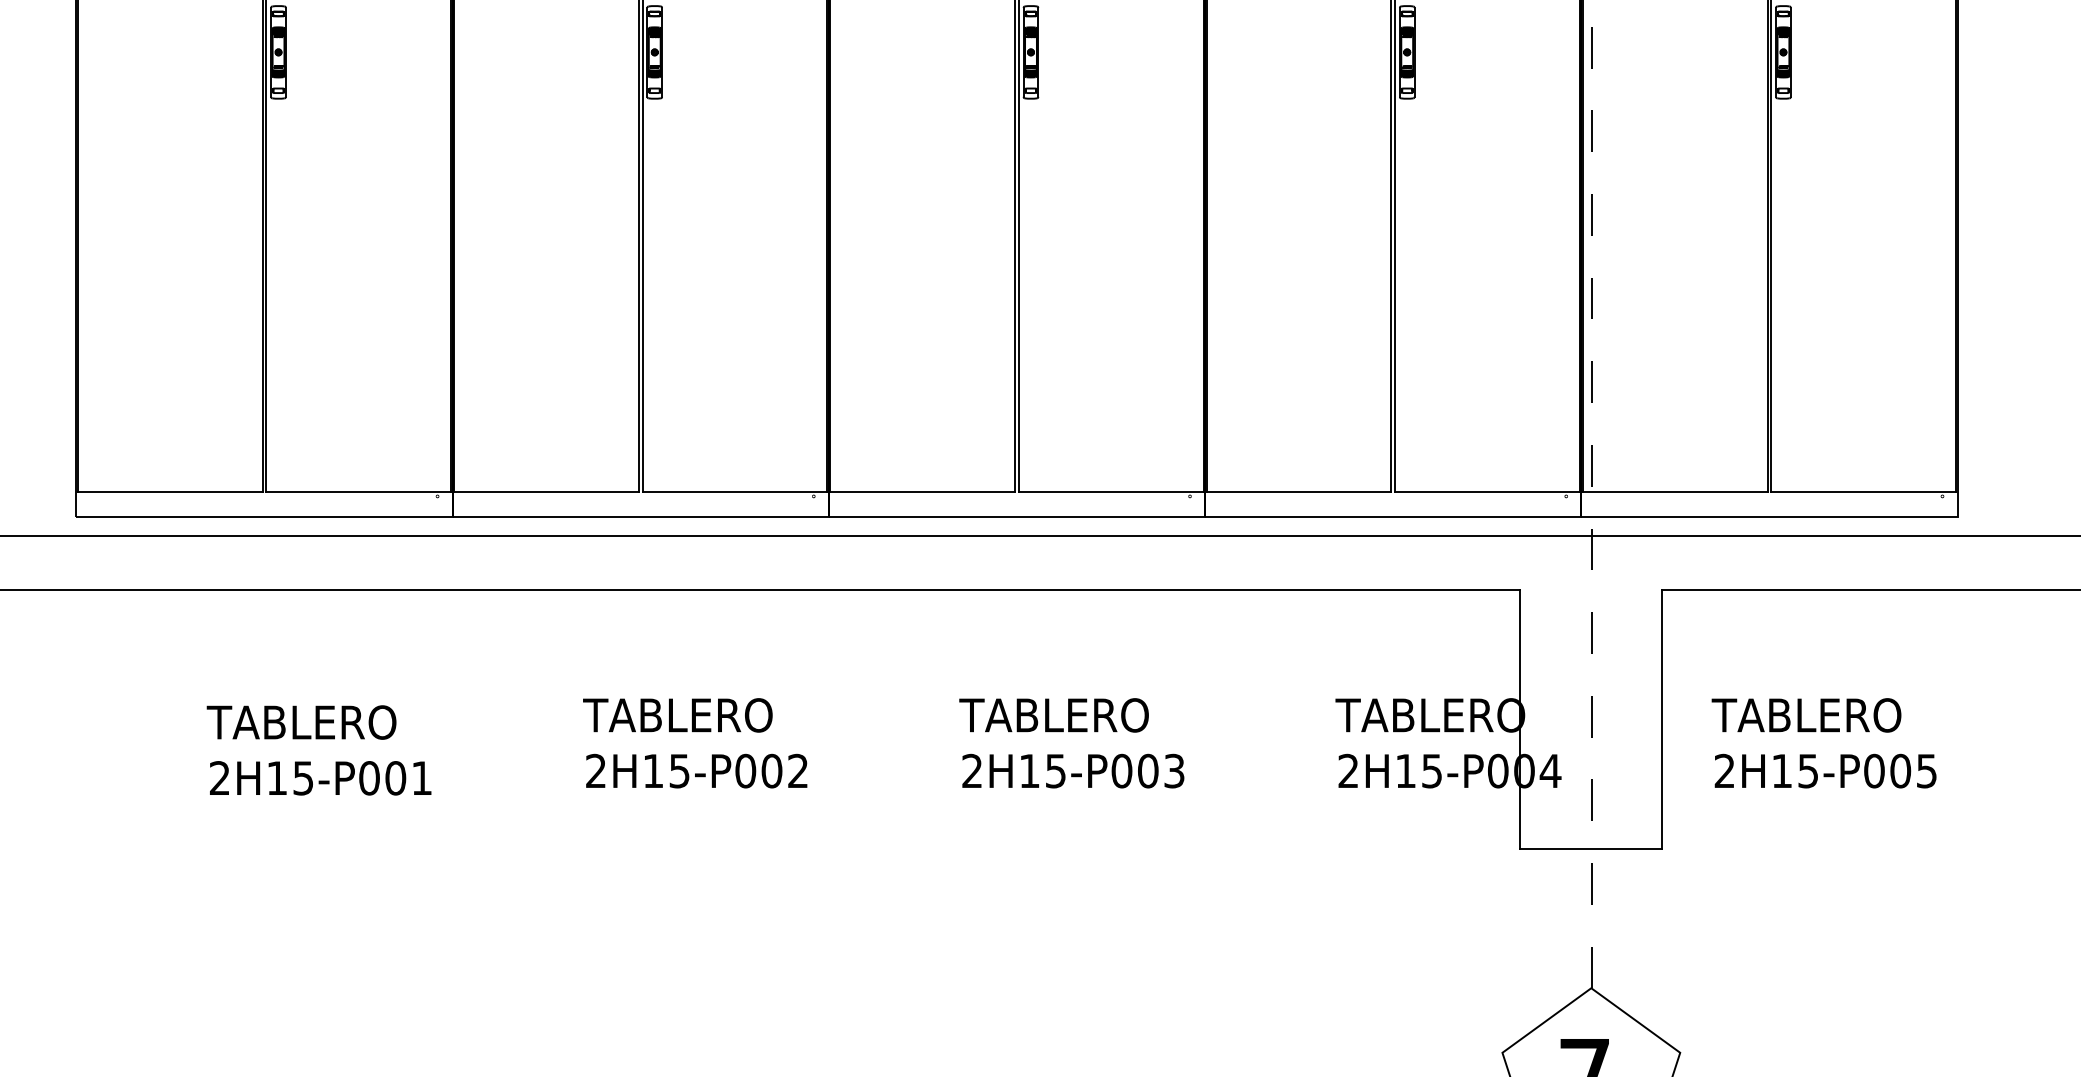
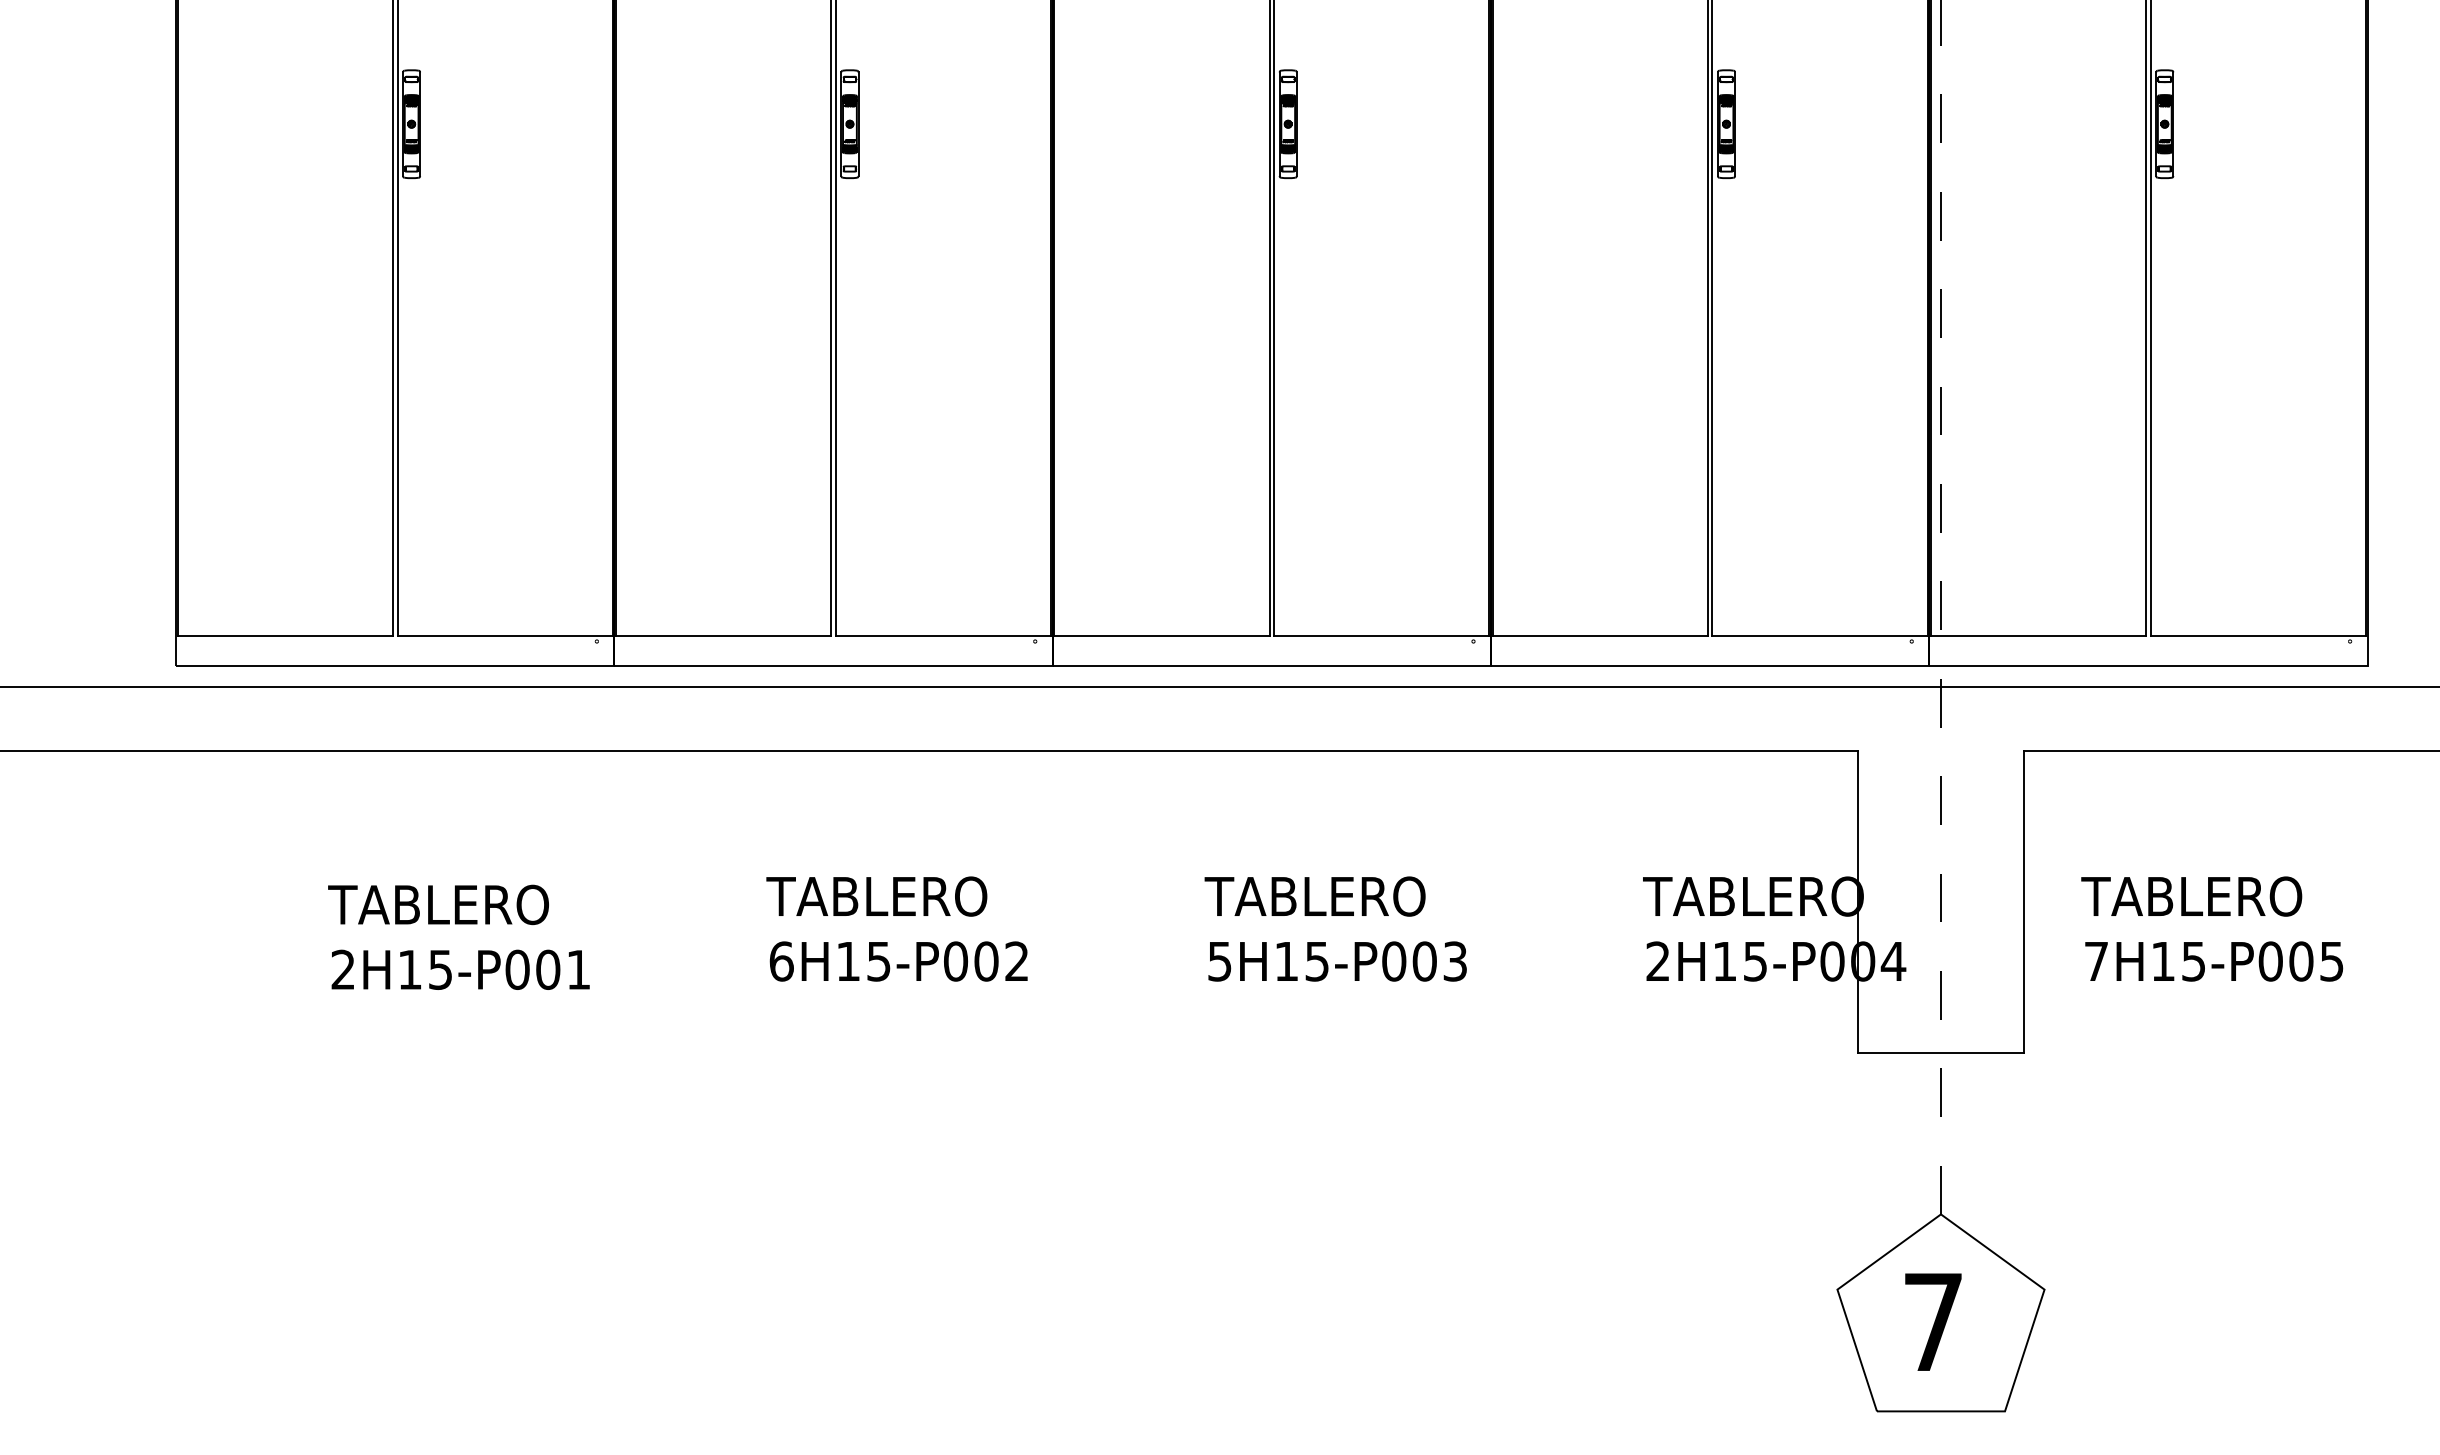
text: (1723, 770) -> (2095, 960), 2H15-P005 -> 7H15-P005
text: (596, 771) -> (781, 961), 2H15-P002 -> 6H15-P002
text: (971, 771) -> (1219, 961), 2H15-P003 -> 5H15-P003

